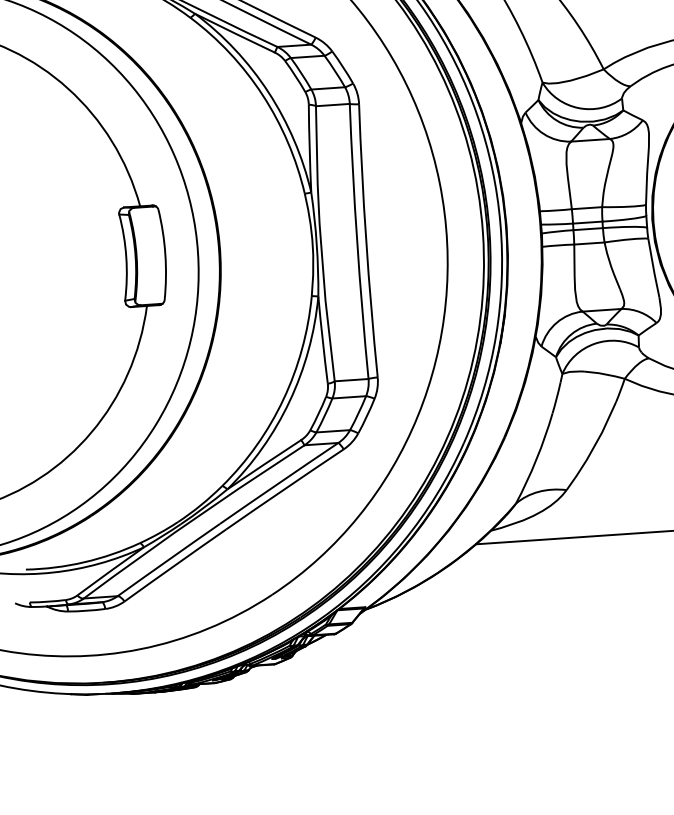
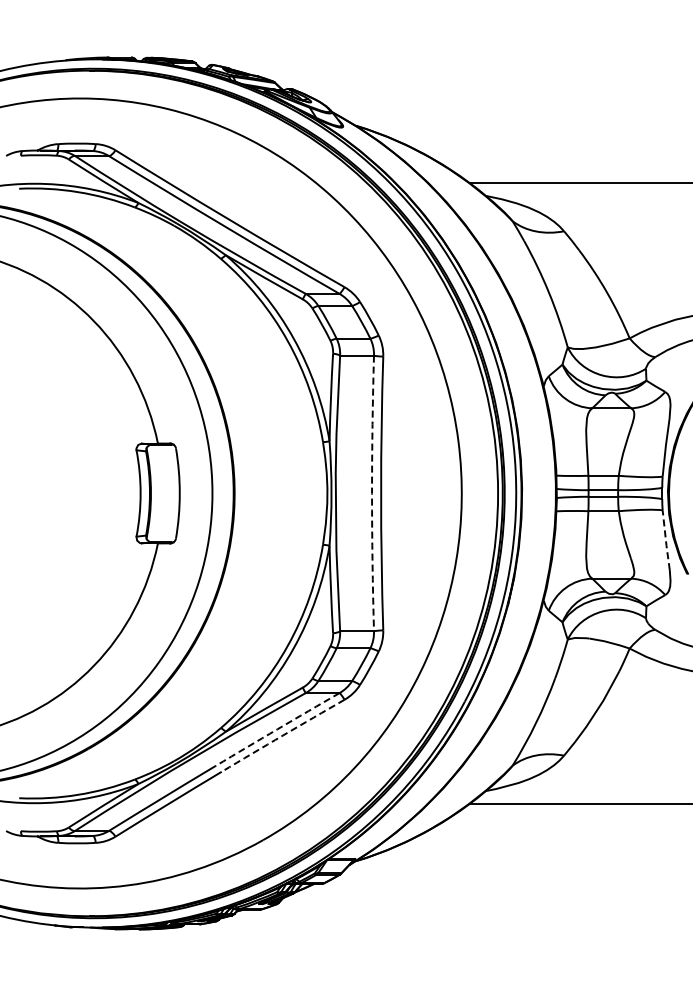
arc: (357, 241) -> (372, 493), solid -> dashed
line: (653, 268) -> (665, 540), solid -> dashed
arc: (278, 483) -> (277, 729), solid -> dashed
arc: (284, 489) -> (282, 735), solid -> dashed

